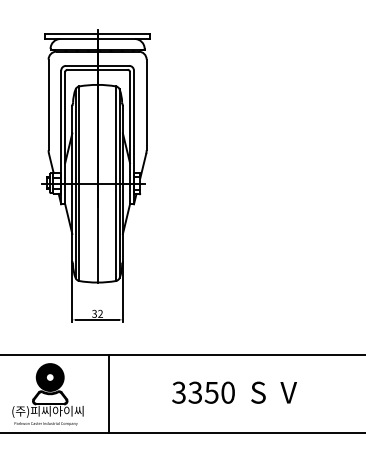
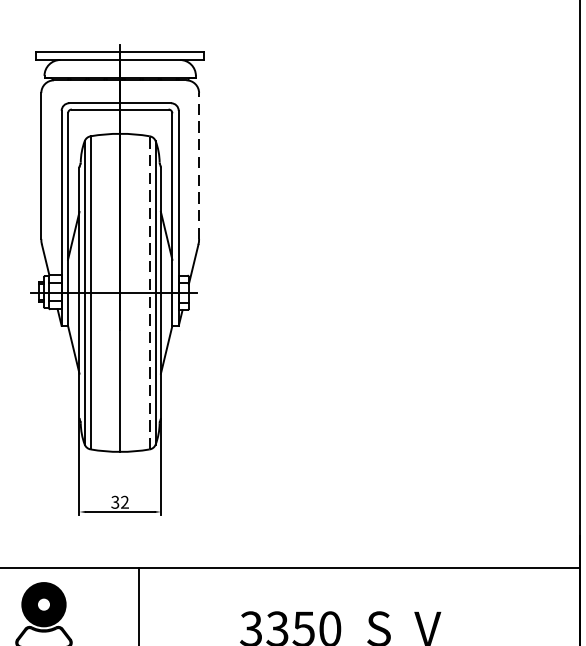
line: (146, 104) -> (198, 165), solid -> dashed
line: (115, 183) -> (148, 292), solid -> dashed

